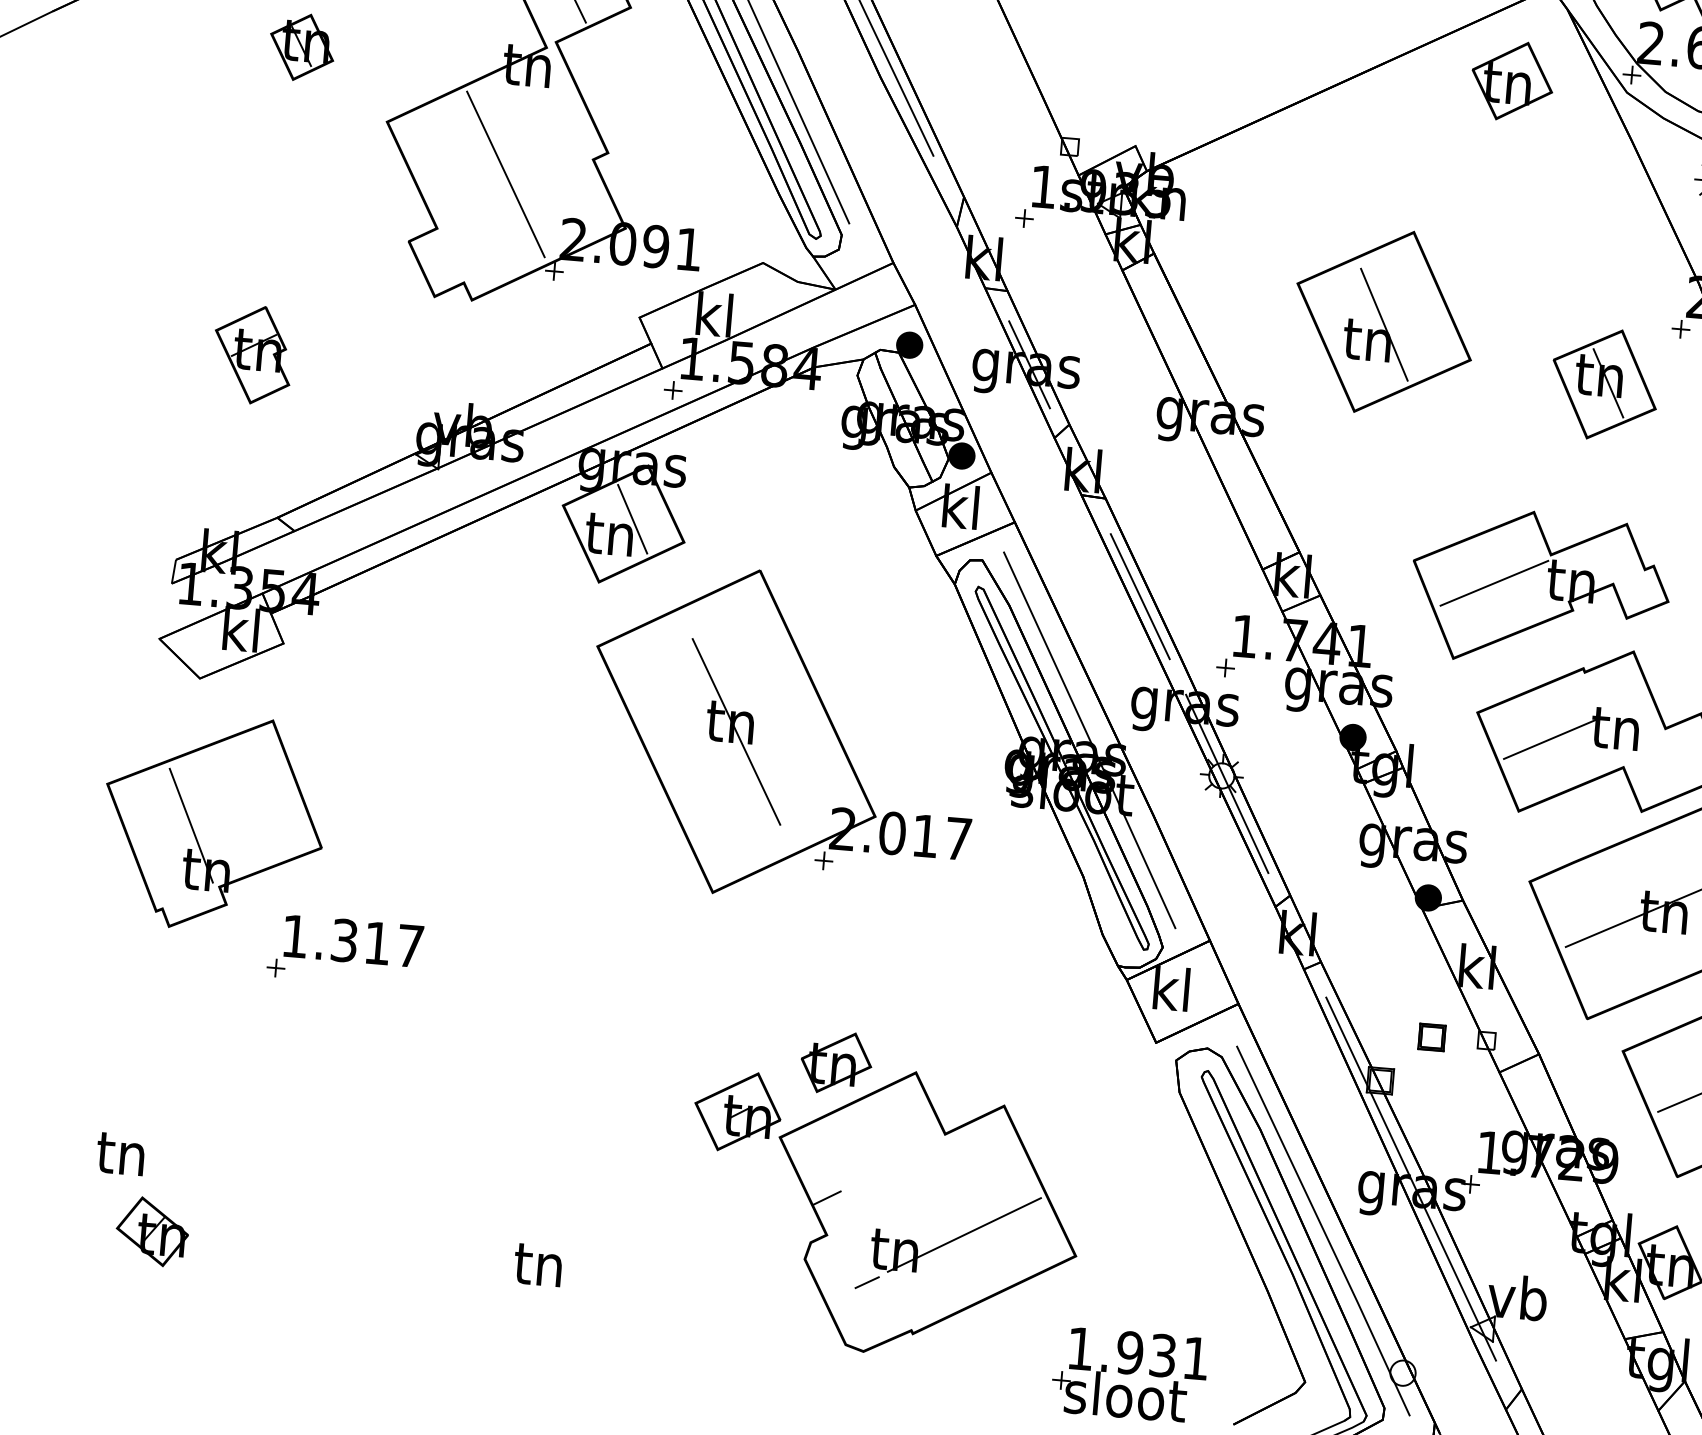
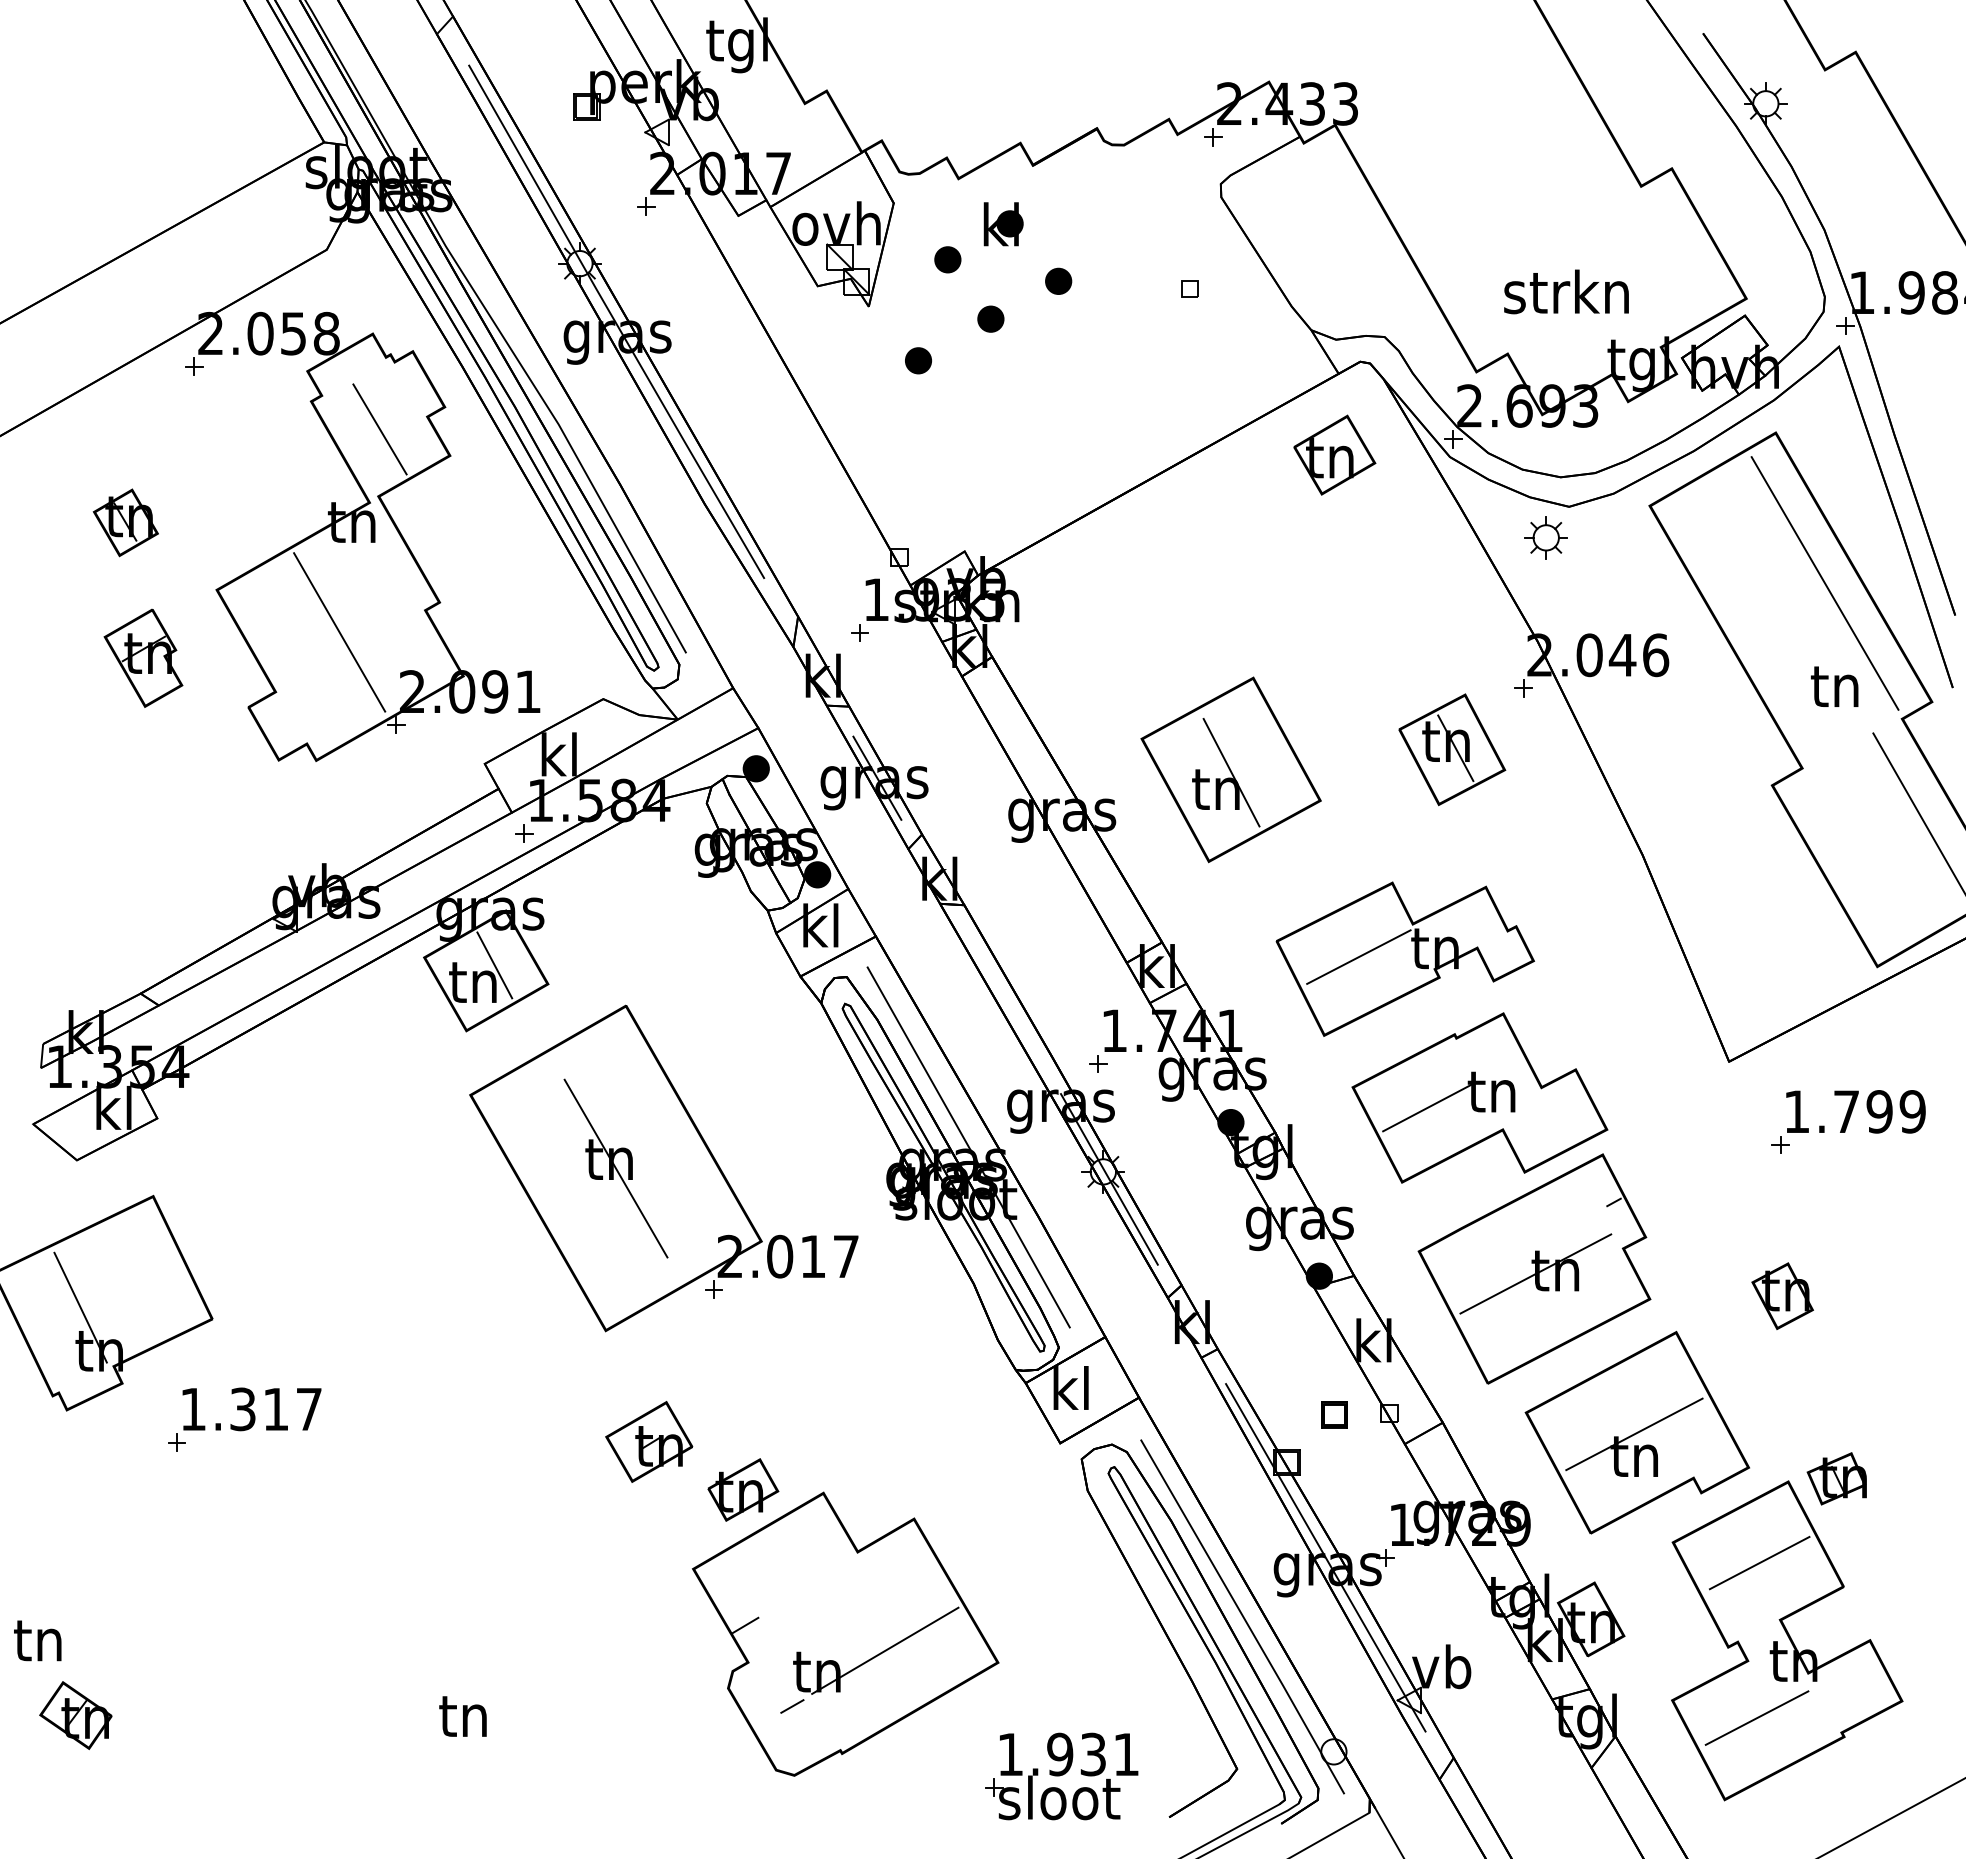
part: (1383, 321) -> (1230, 769), moved
part: (252, 354) -> (143, 657), moved
line: (1139, 596) -> (1006, 999), removed
part: (738, 1111) -> (649, 1441), moved

